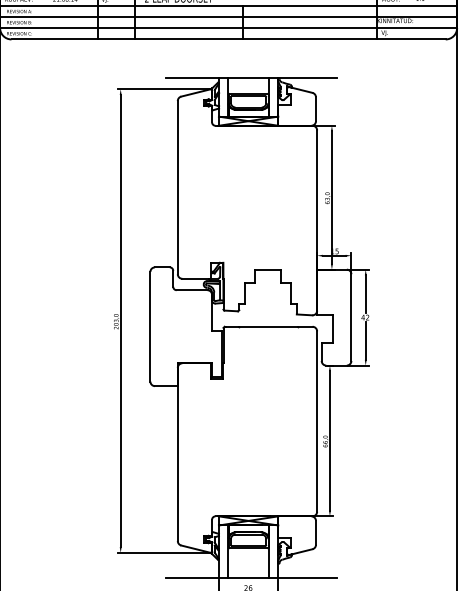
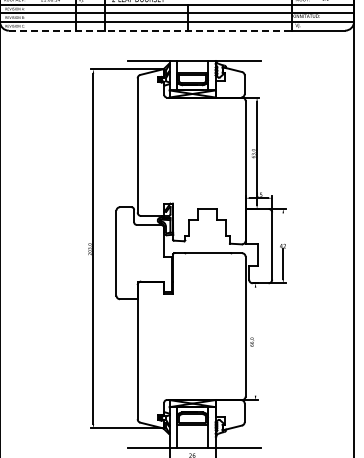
line: (194, 39) -> (150, 30), solid -> dashed
line: (366, 293) -> (283, 227), removed
line: (329, 440) -> (255, 341), removed

